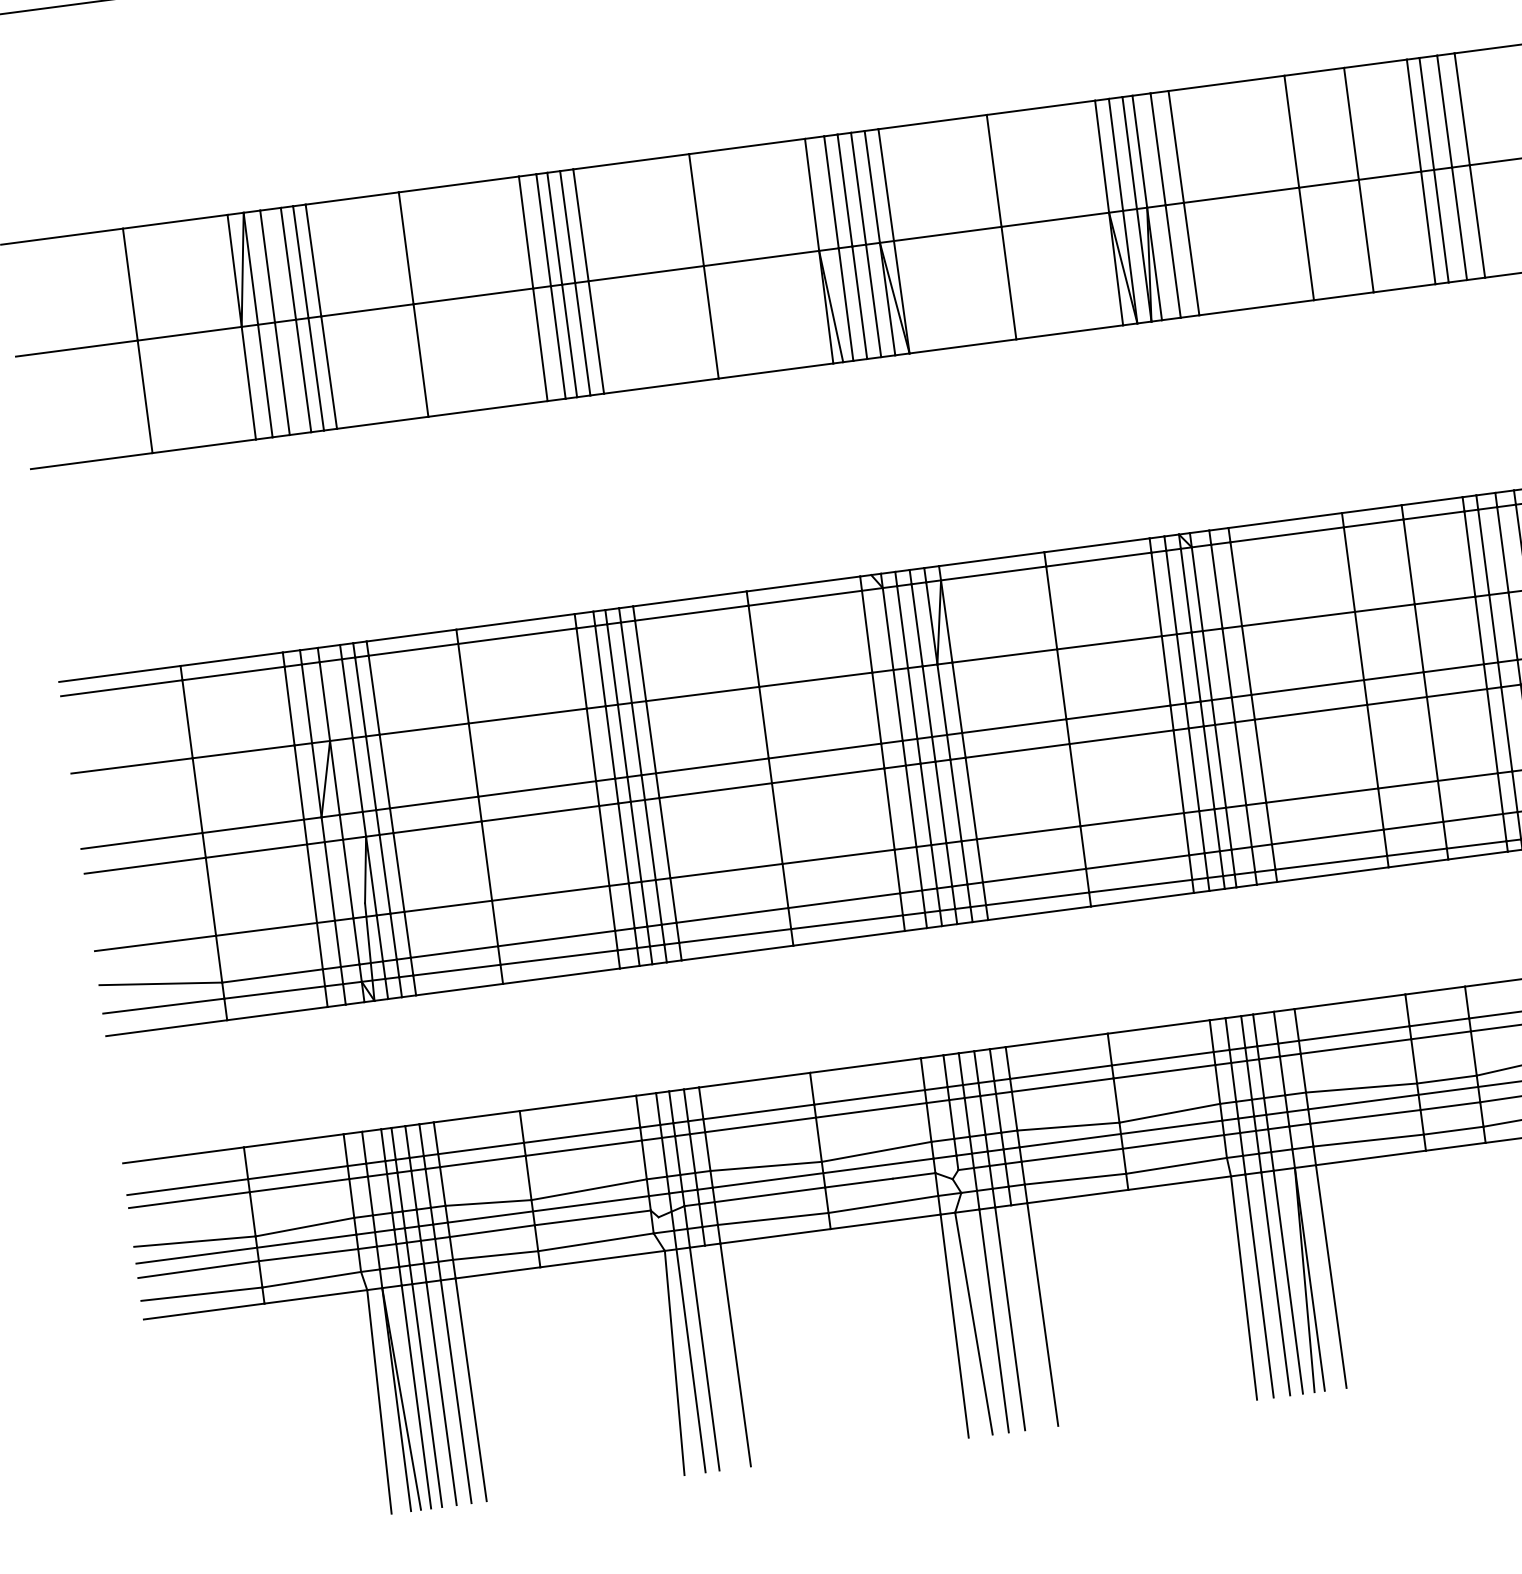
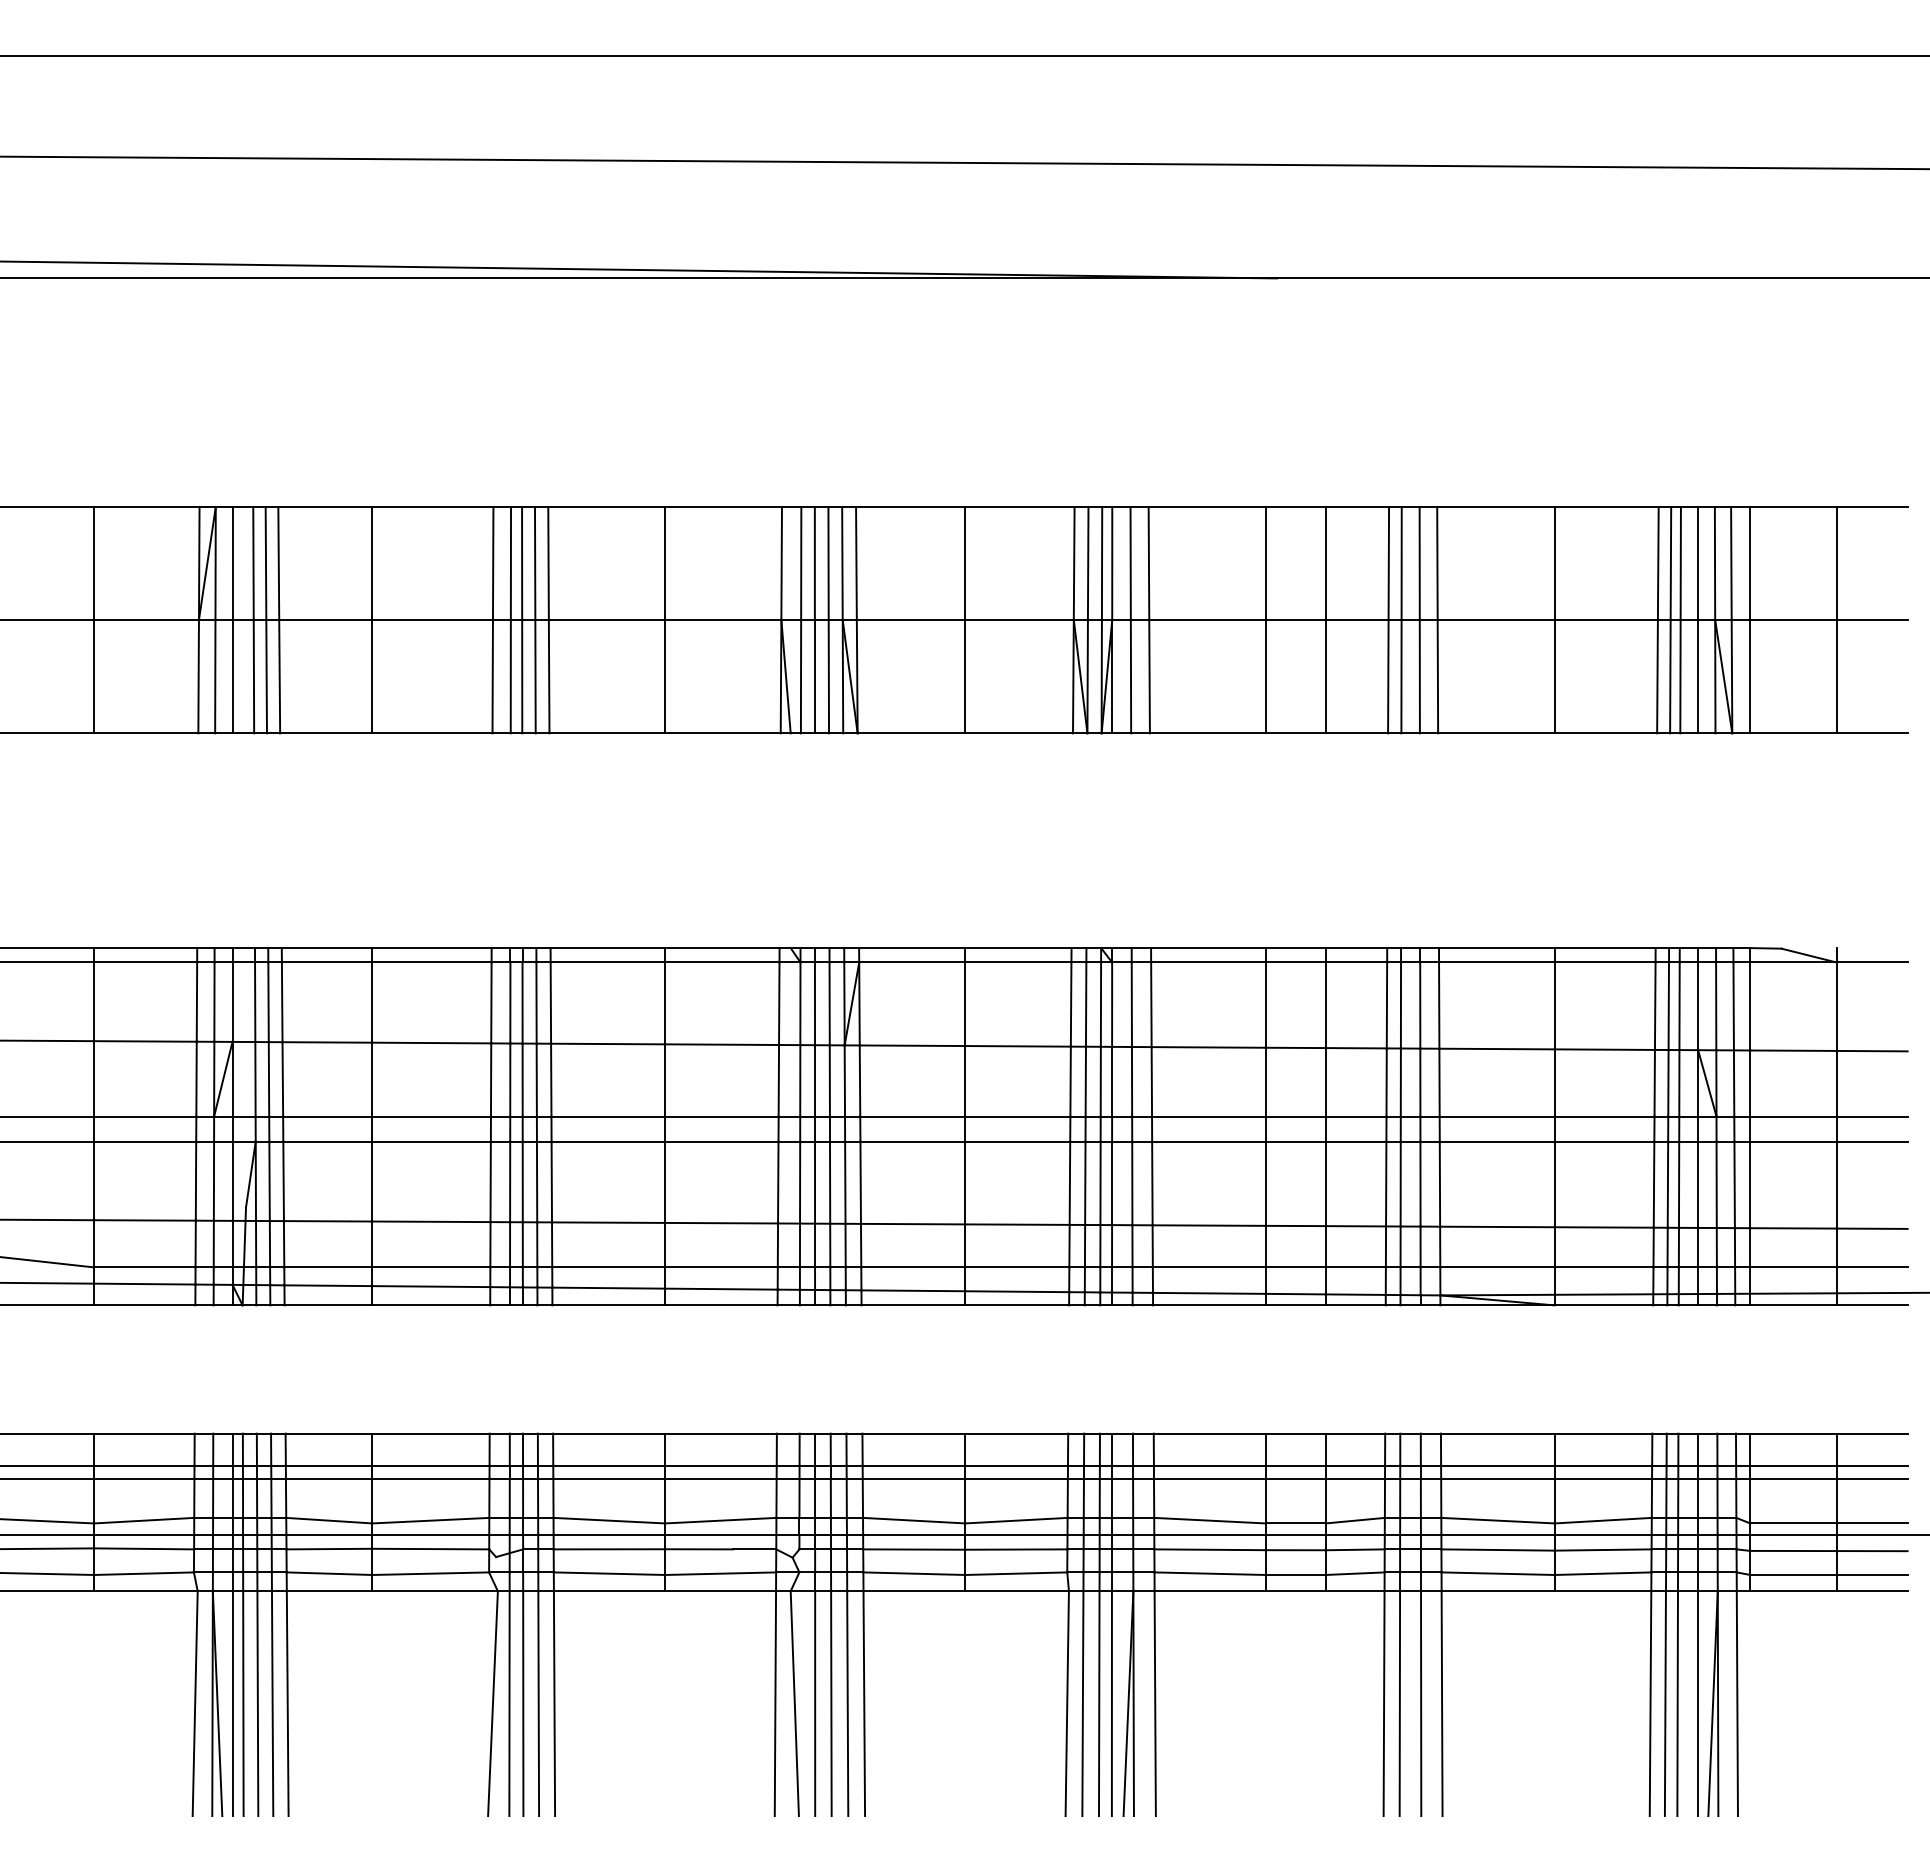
line: (1026, 1316) -> (847, 1703), added
line: (719, 1356) -> (538, 1703), added

